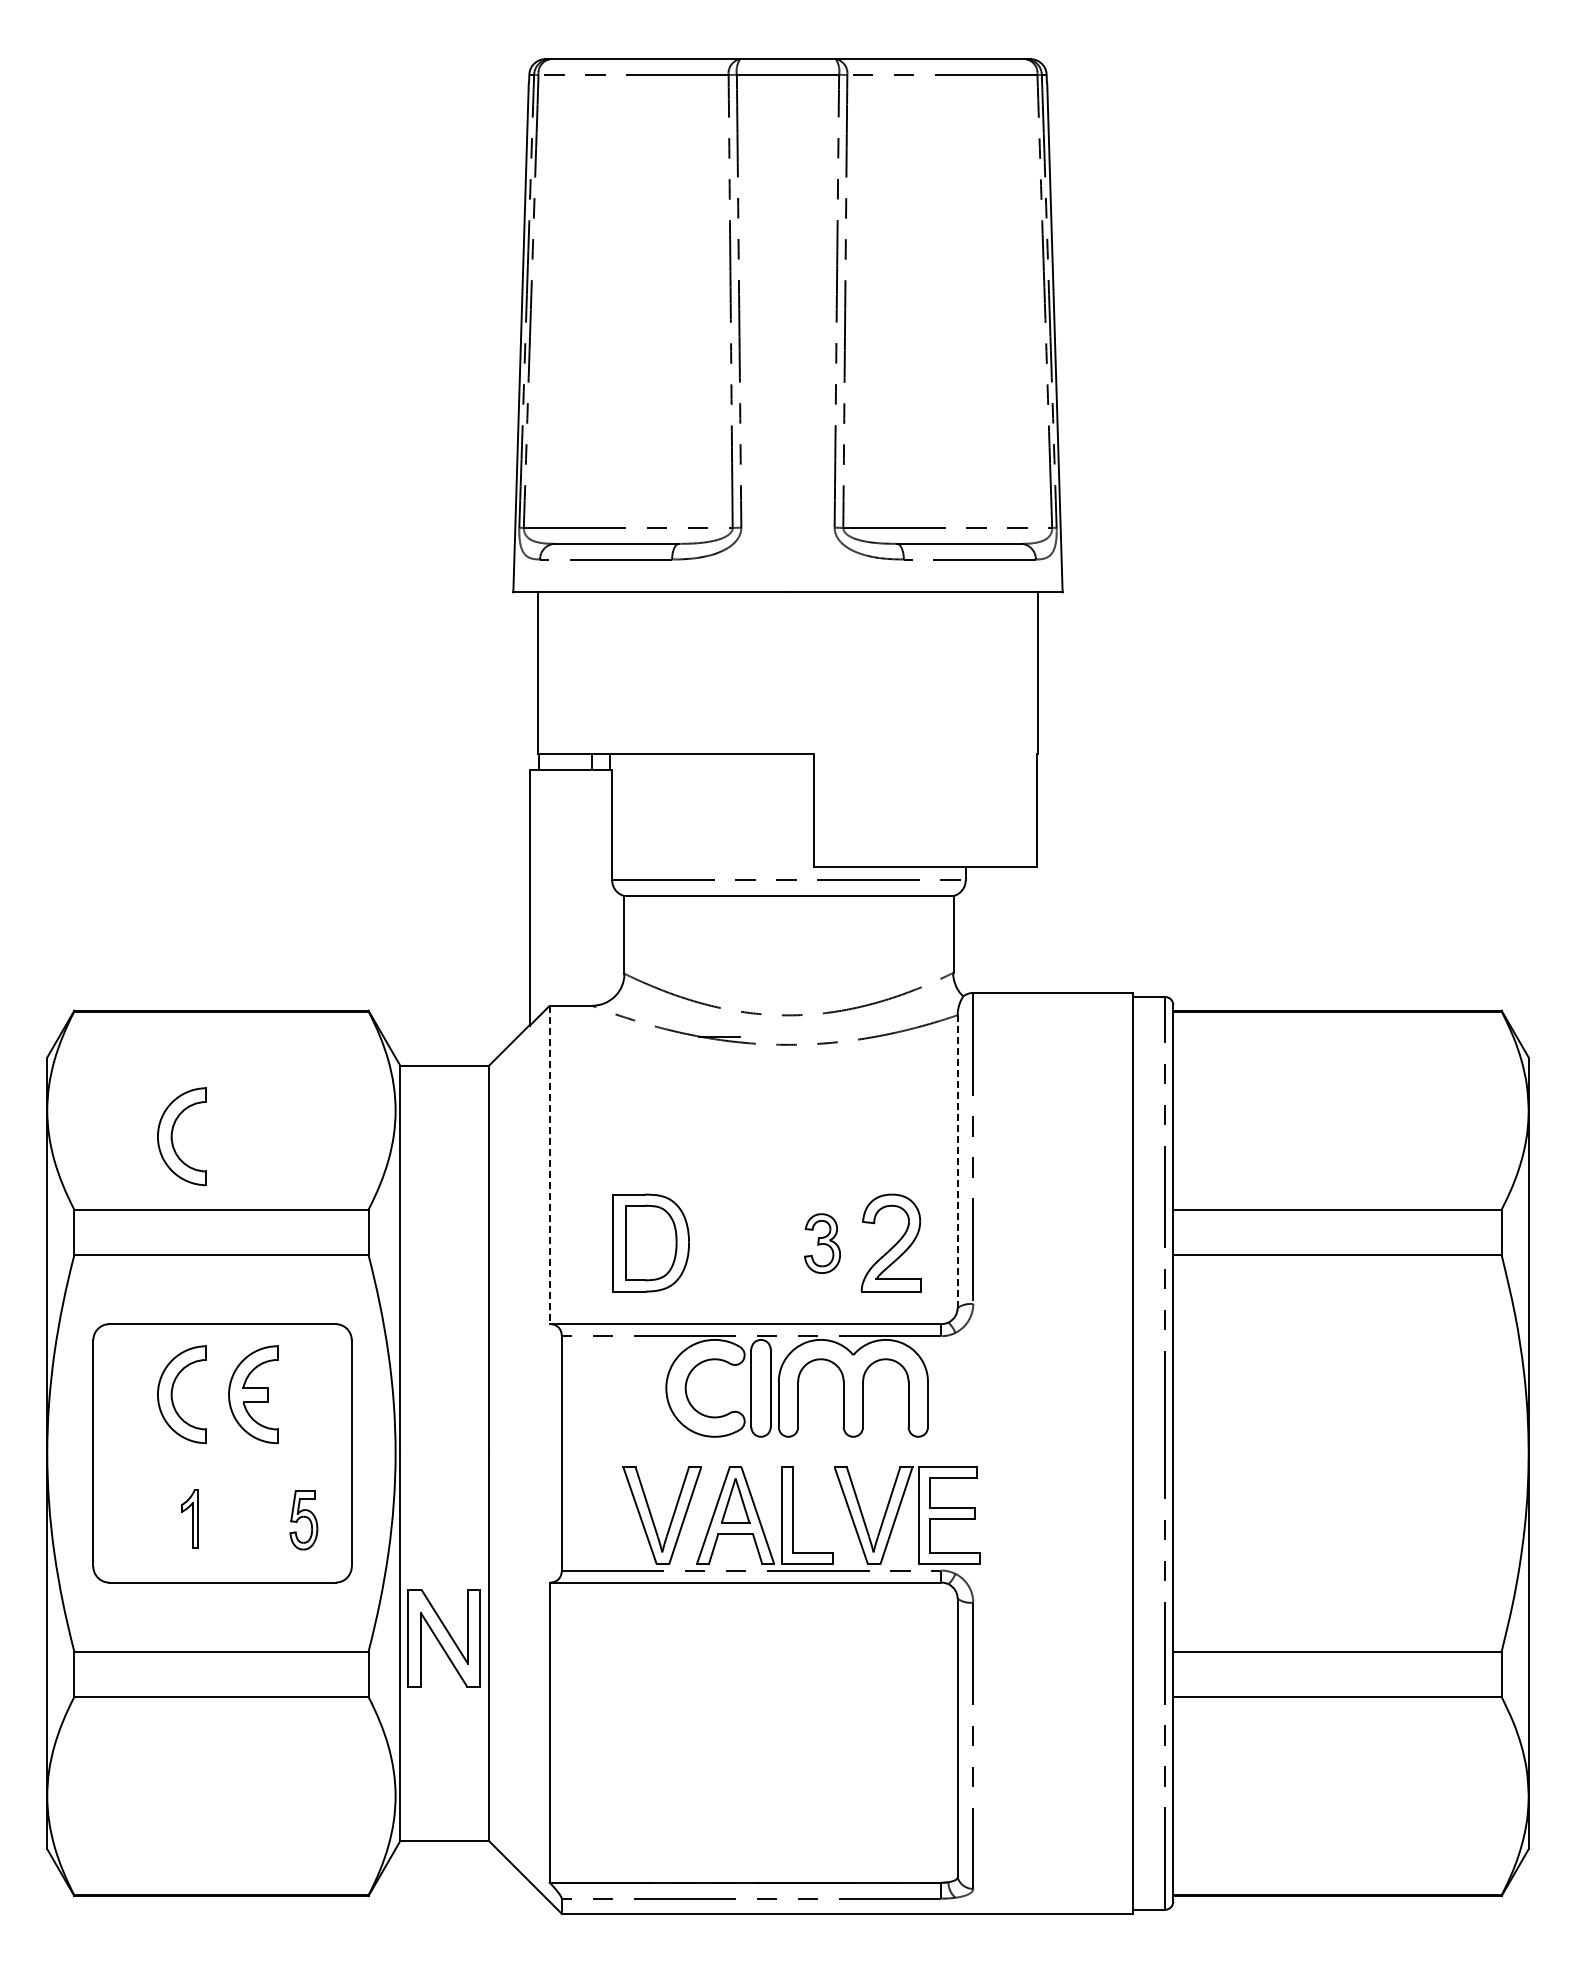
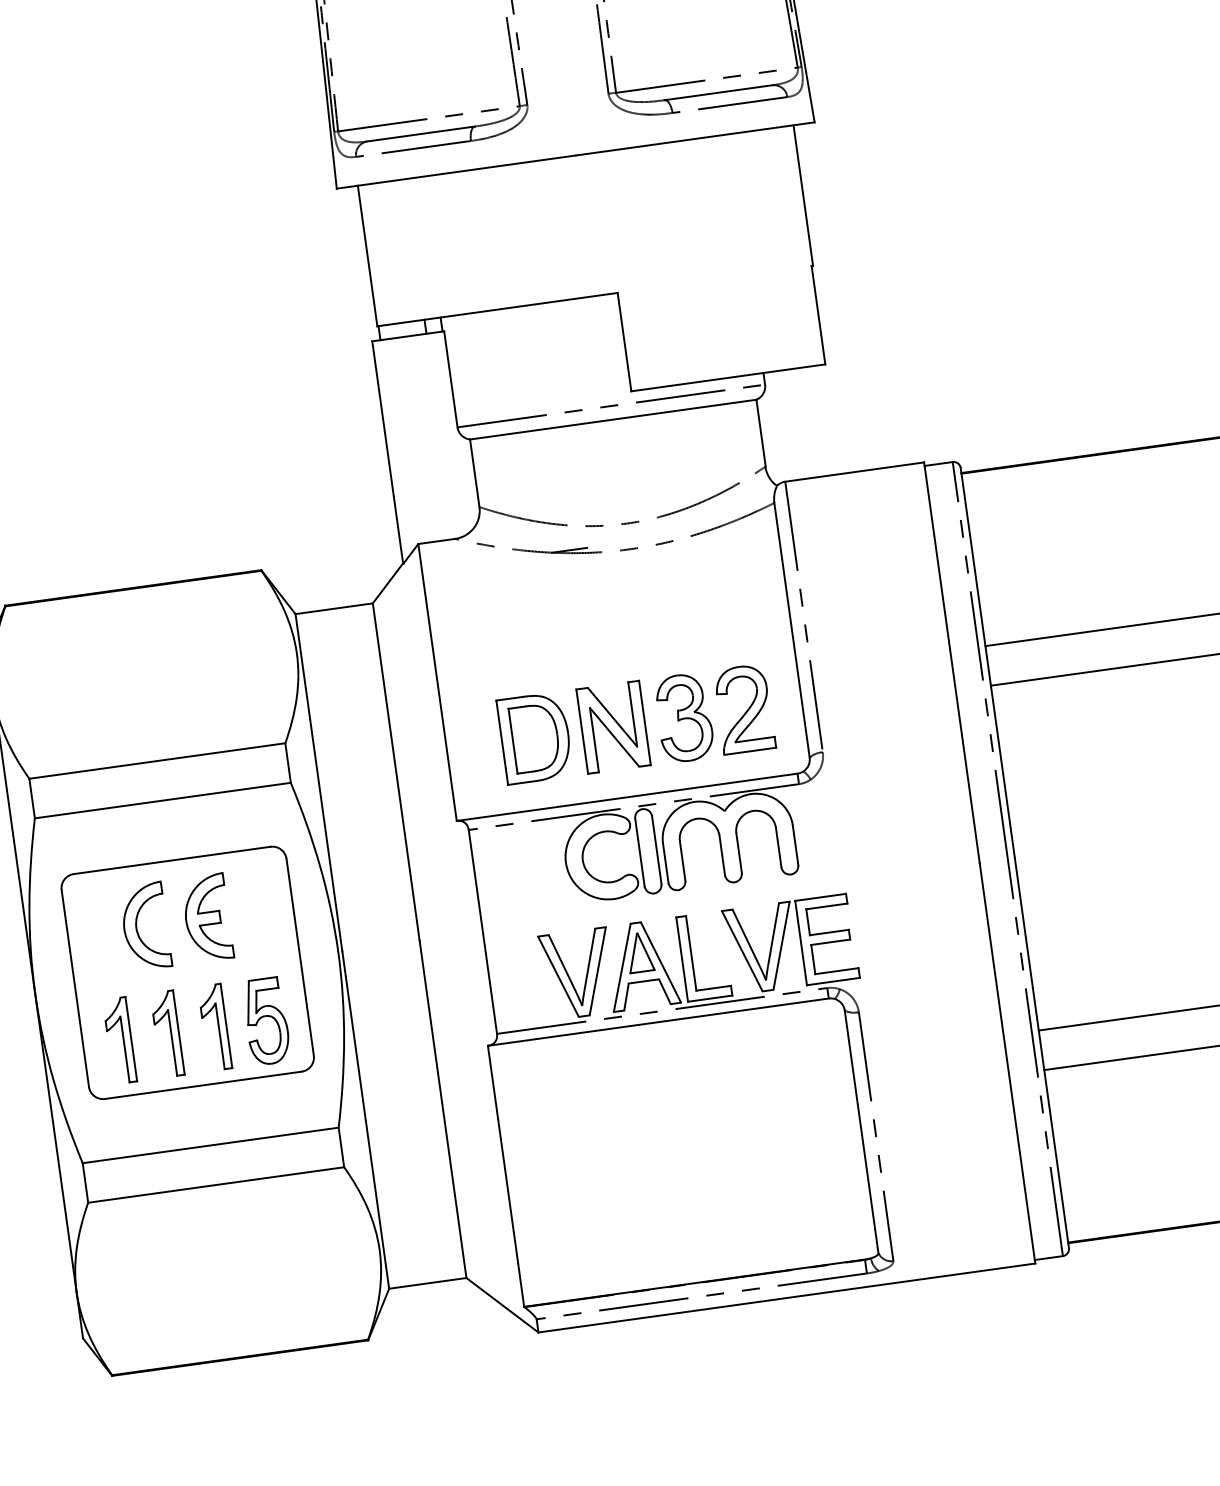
part: (172, 1136) -> (105, 703), removed
line: (957, 1161) -> (791, 630), dashed -> solid
line: (549, 1165) -> (437, 682), dashed -> solid
part: (822, 1243) -> (684, 717), size x1.67
part: (135, 1519) -> (119, 1040), added
part: (189, 1519) -> (166, 1034), size x1.67
part: (244, 1519) -> (214, 1027), added
part: (303, 1520) -> (266, 1021), size x1.67
part: (443, 1638) -> (613, 727), moved

